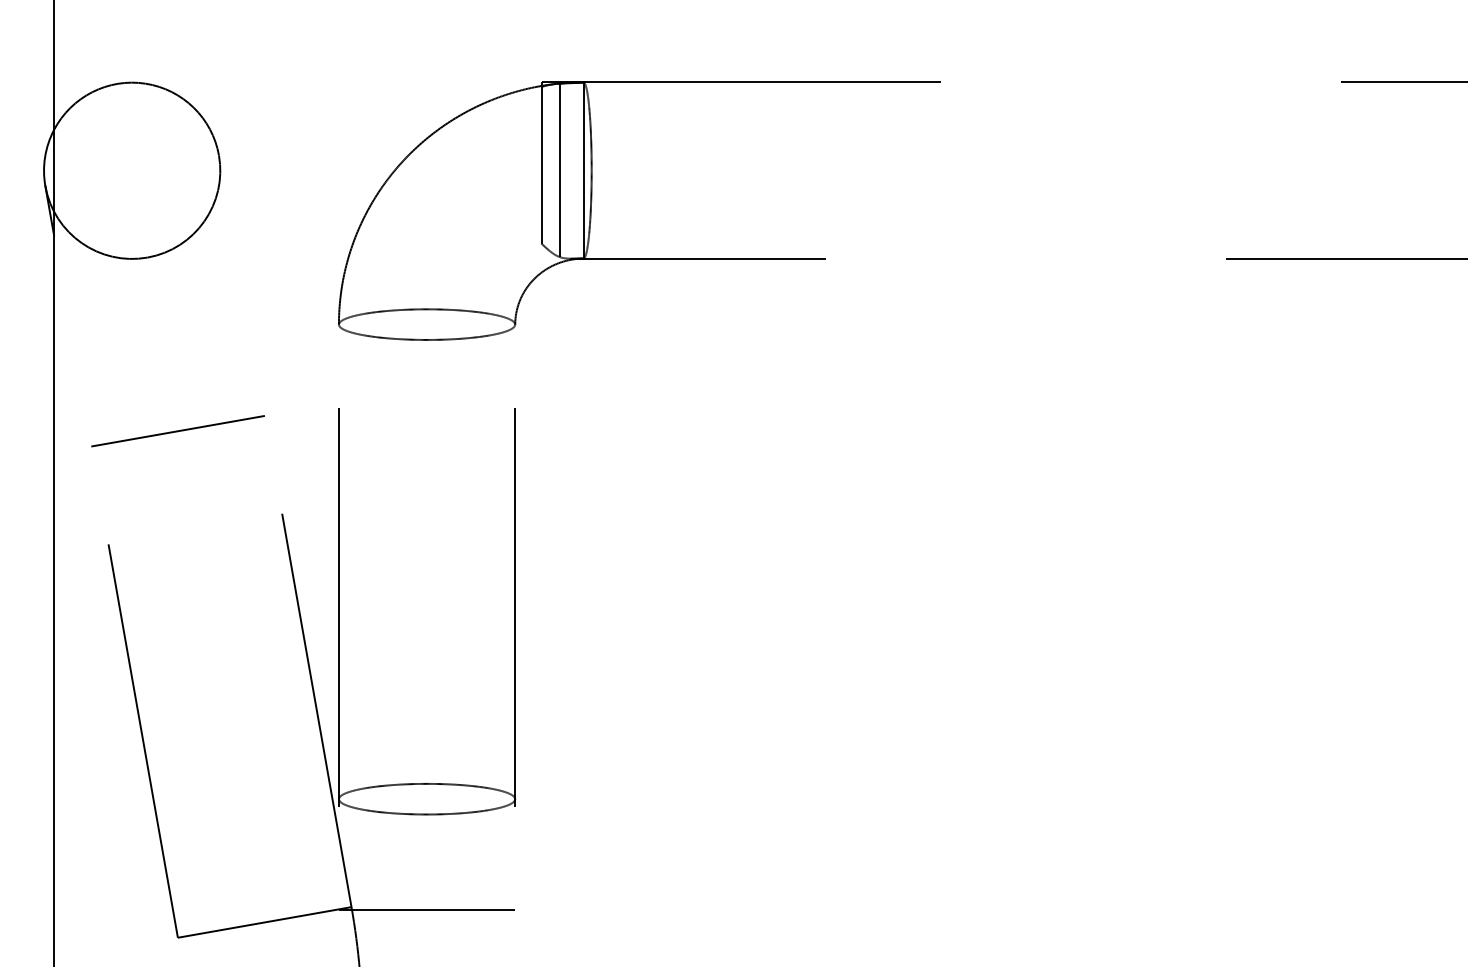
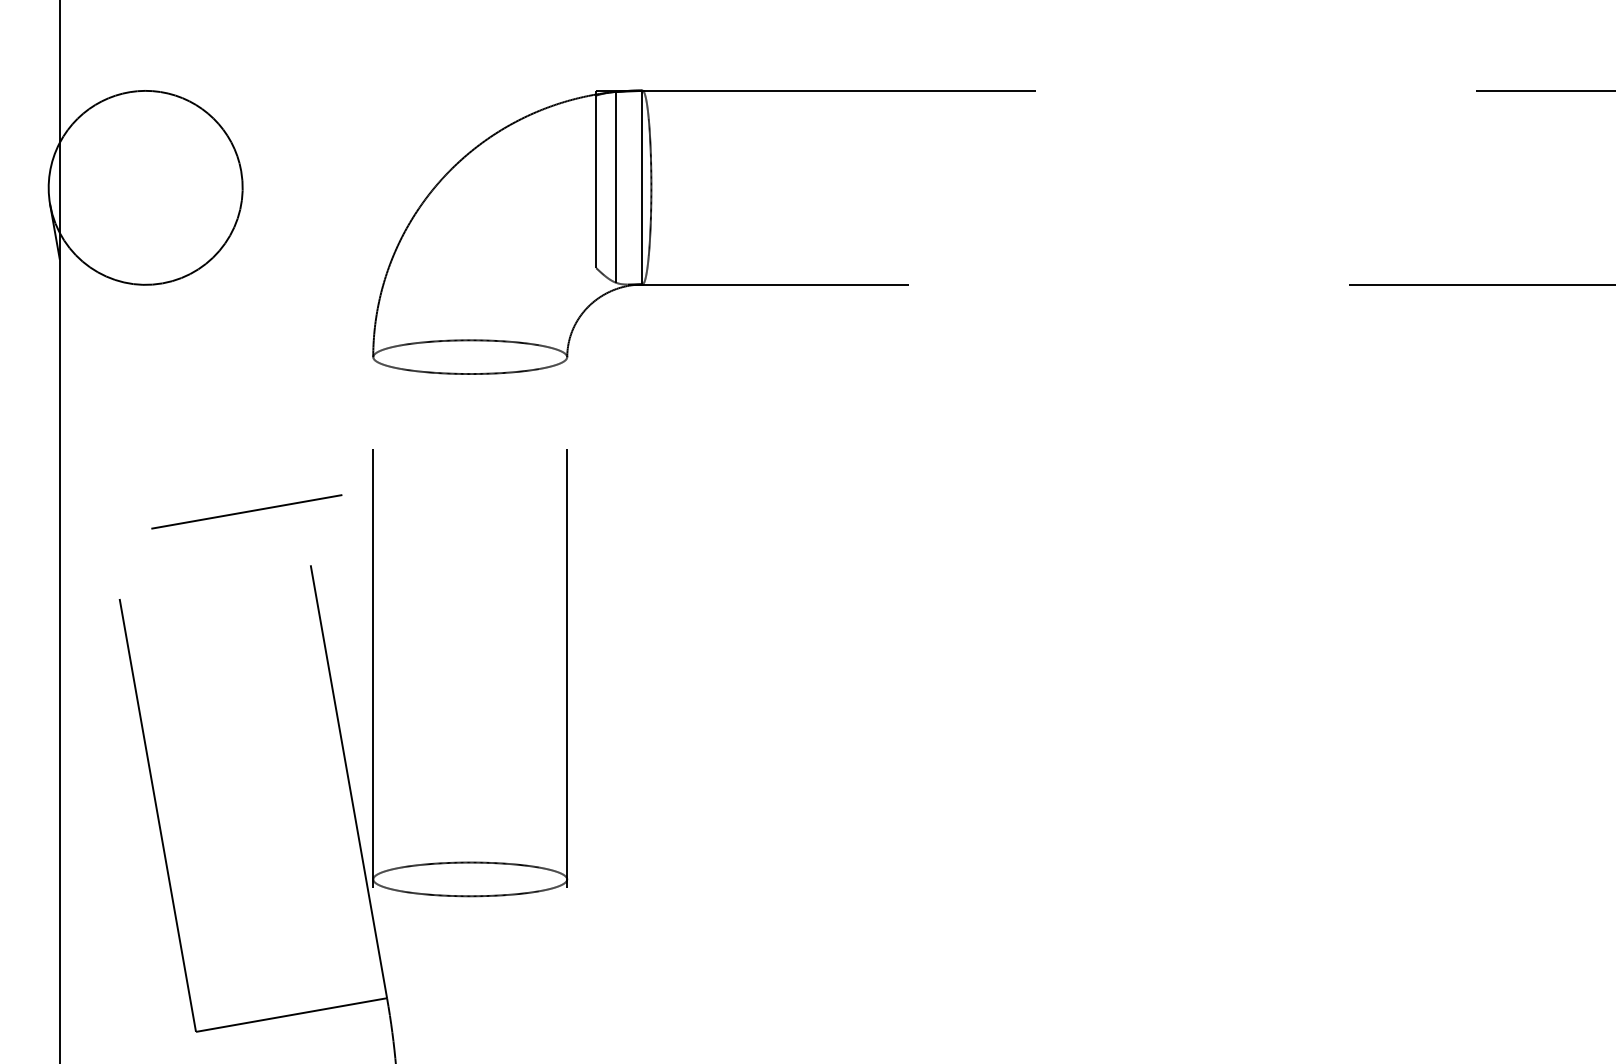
line: (177, 431) -> (246, 512), moved
line: (426, 910) -> (469, 1001), removed

